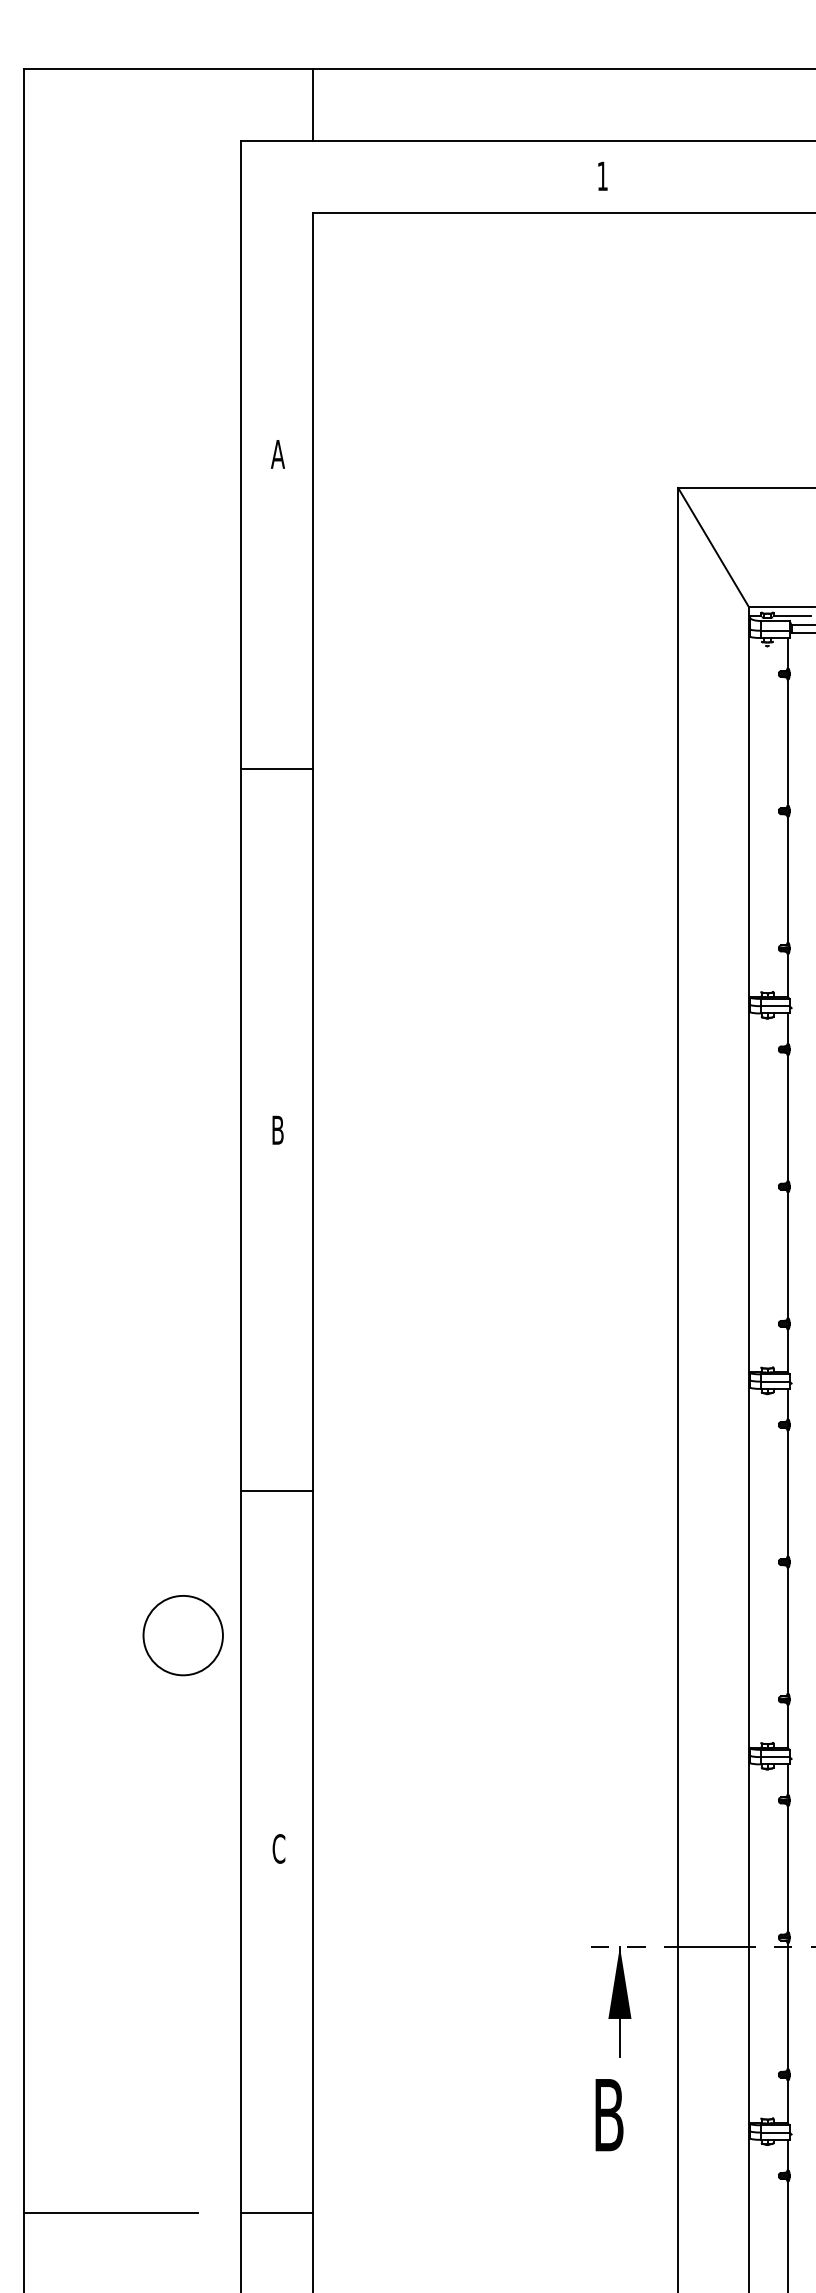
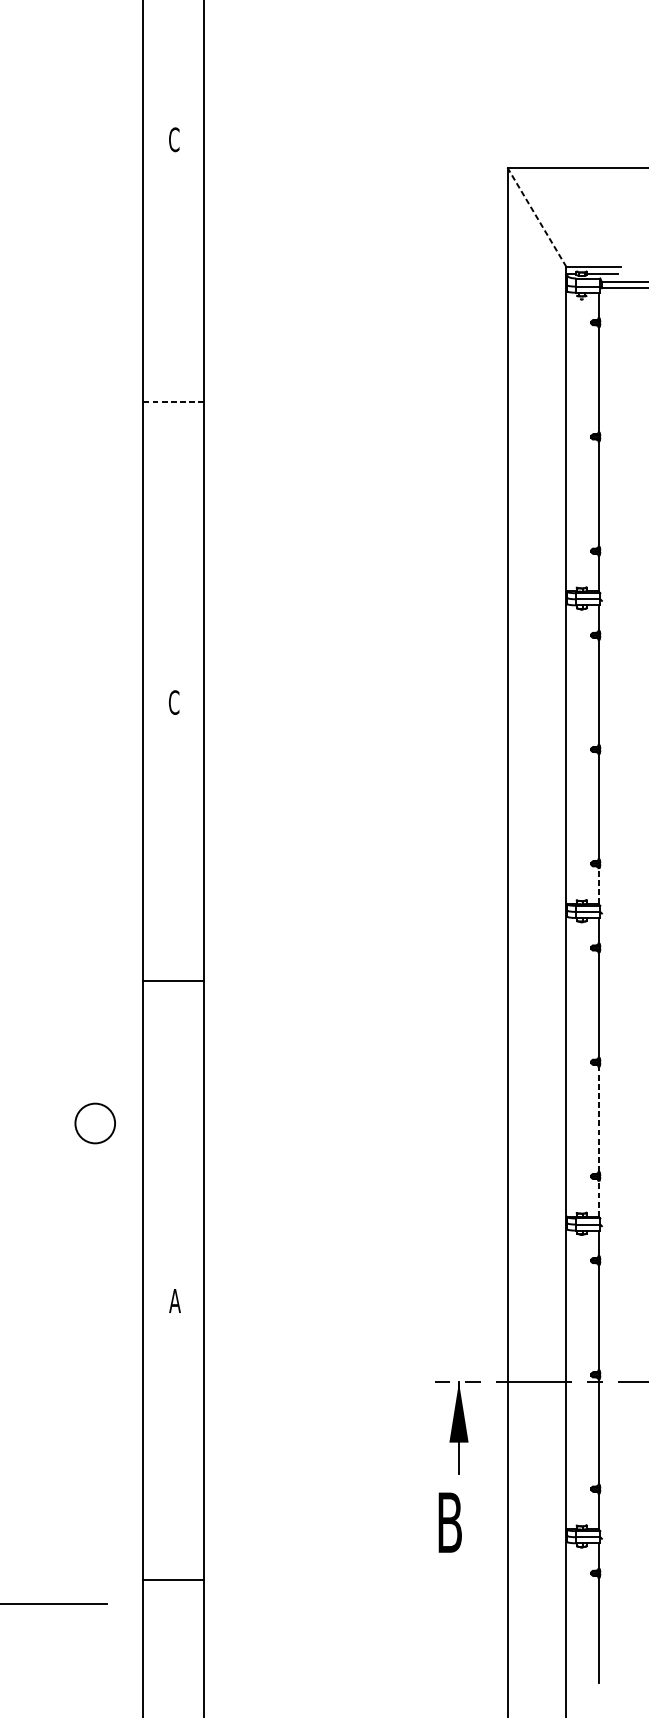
text: (277, 454) -> (173, 139), A -> C
line: (713, 547) -> (536, 217), solid -> dashed
line: (277, 769) -> (173, 402), solid -> dashed
text: (277, 1130) -> (173, 702), B -> C
line: (787, 1350) -> (598, 885), solid -> dashed
line: (277, 1491) -> (173, 981), moved
line: (787, 1630) -> (598, 1119), solid -> dashed
circle: (182, 1635) -> (94, 1123), size x0.6
line: (787, 1726) -> (598, 1199), solid -> dashed
text: (278, 1848) -> (174, 1300), C -> A
line: (277, 2213) -> (173, 1580), moved

